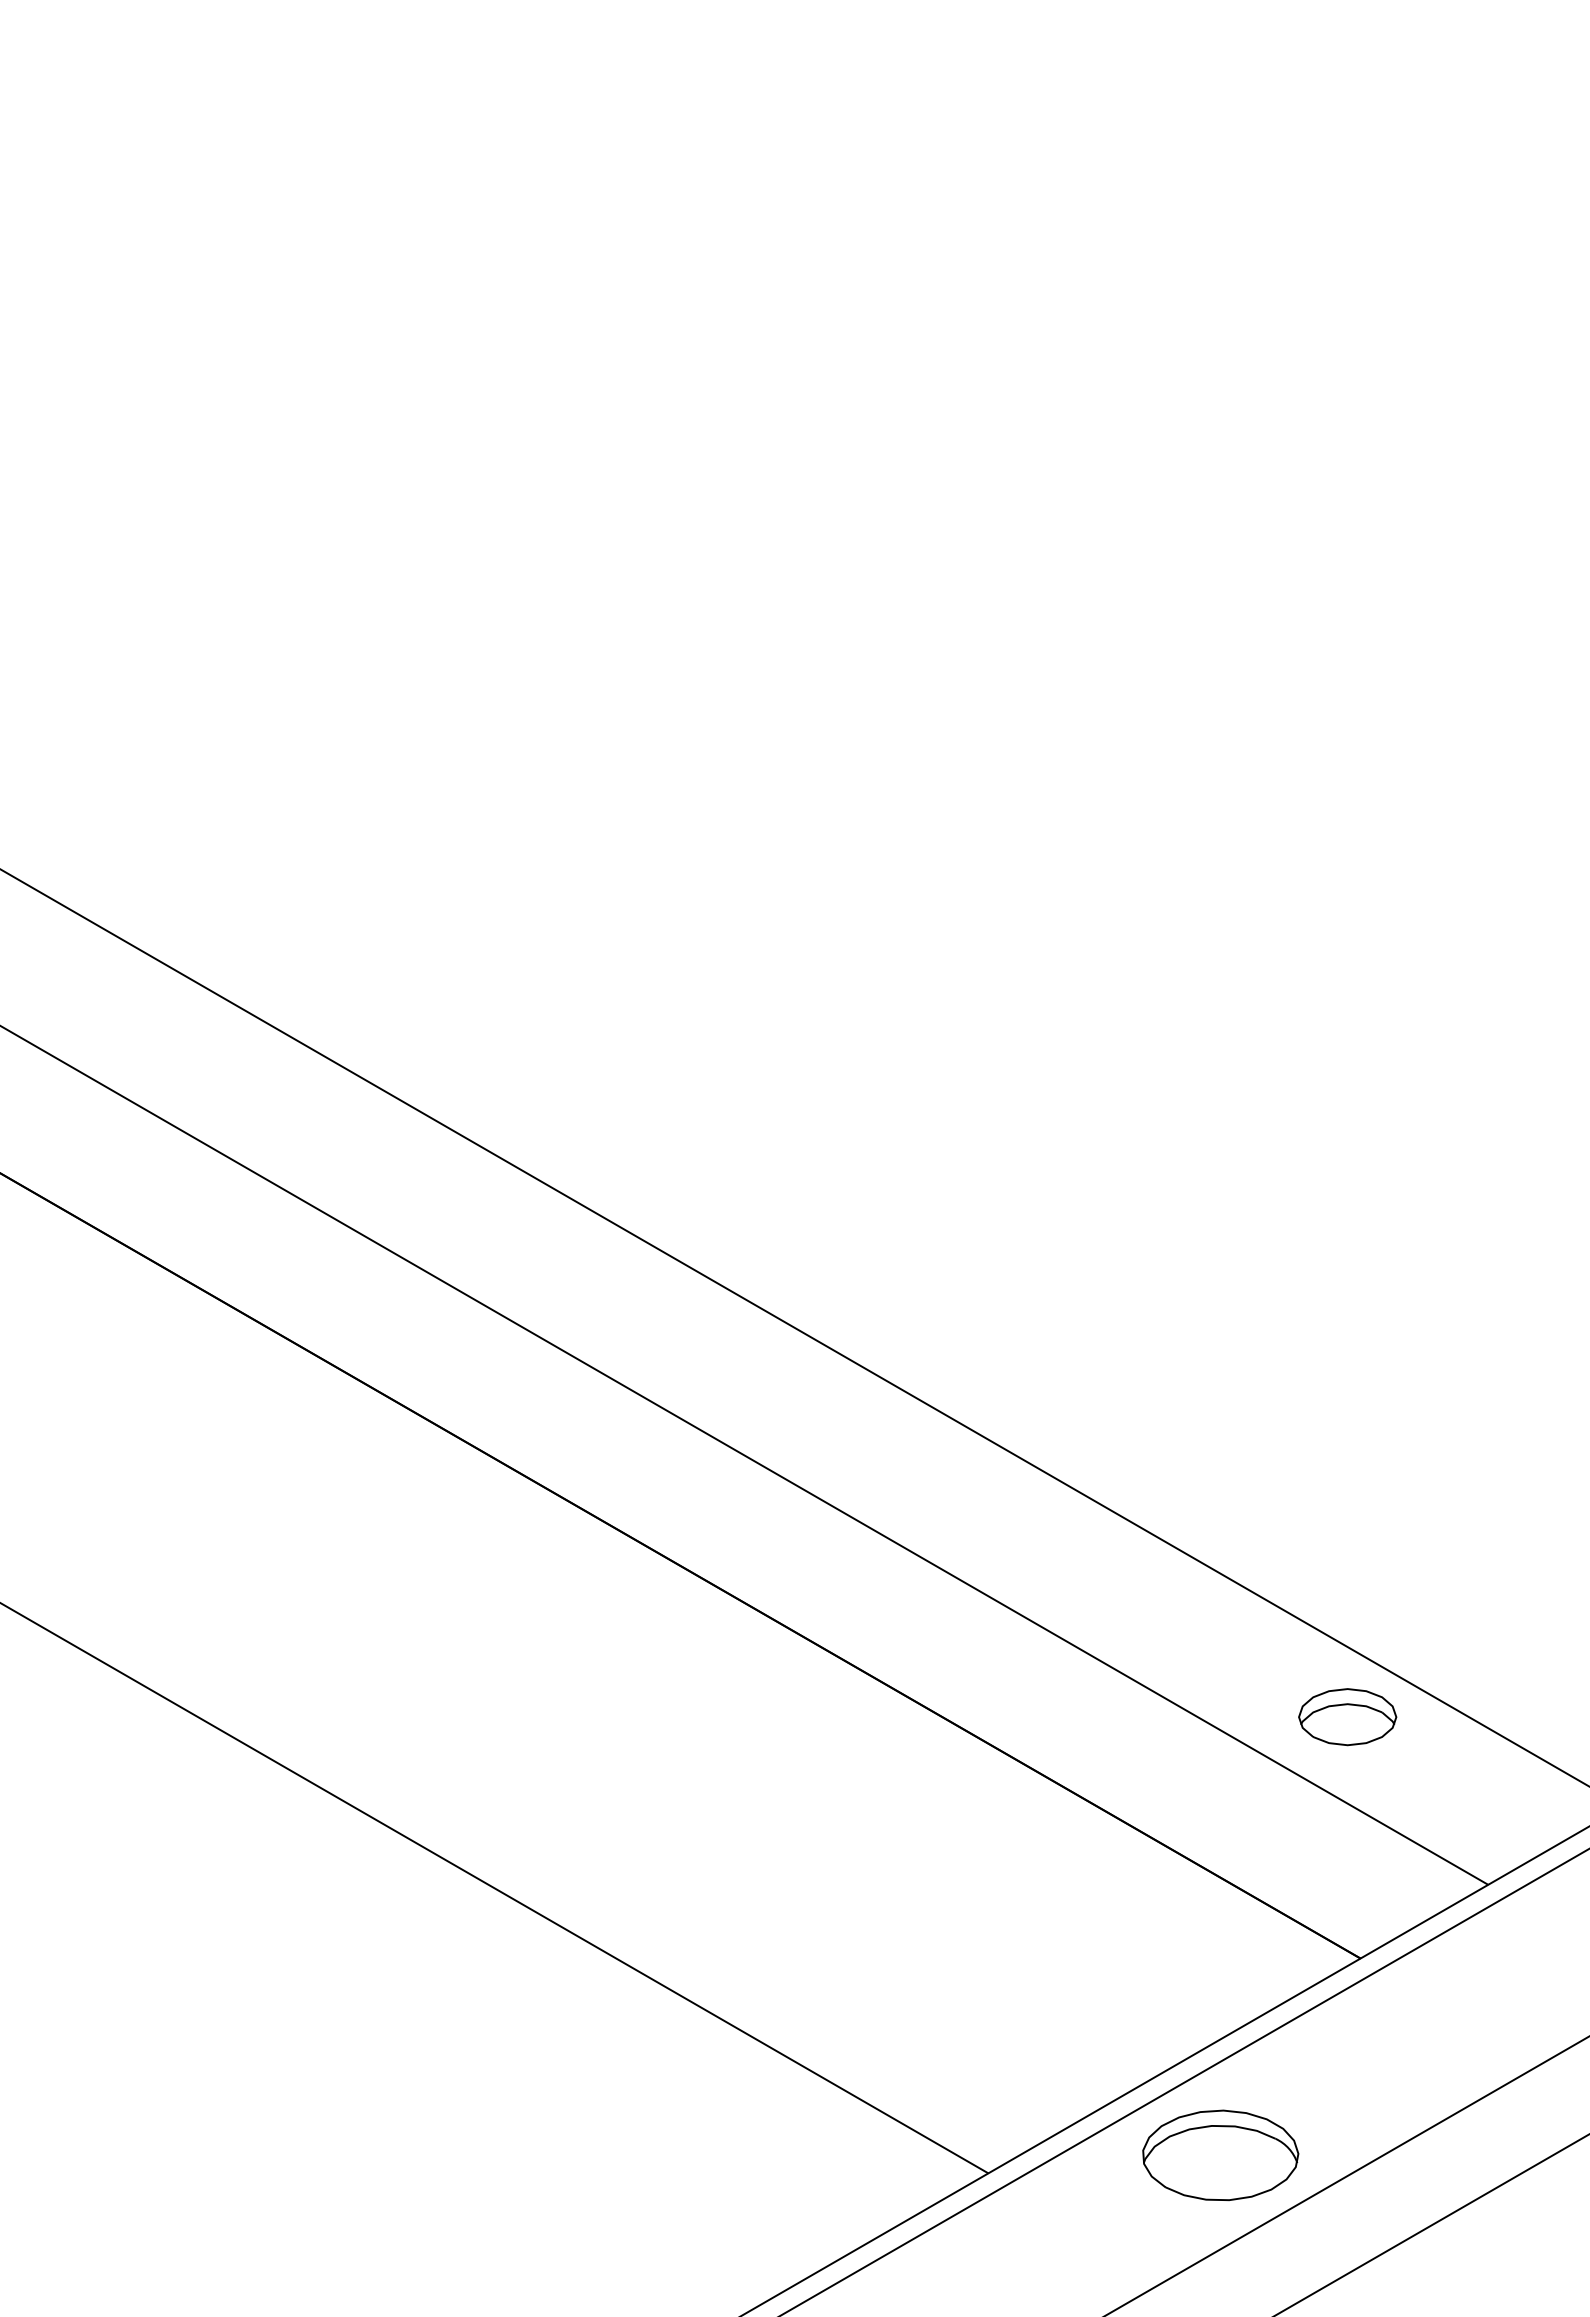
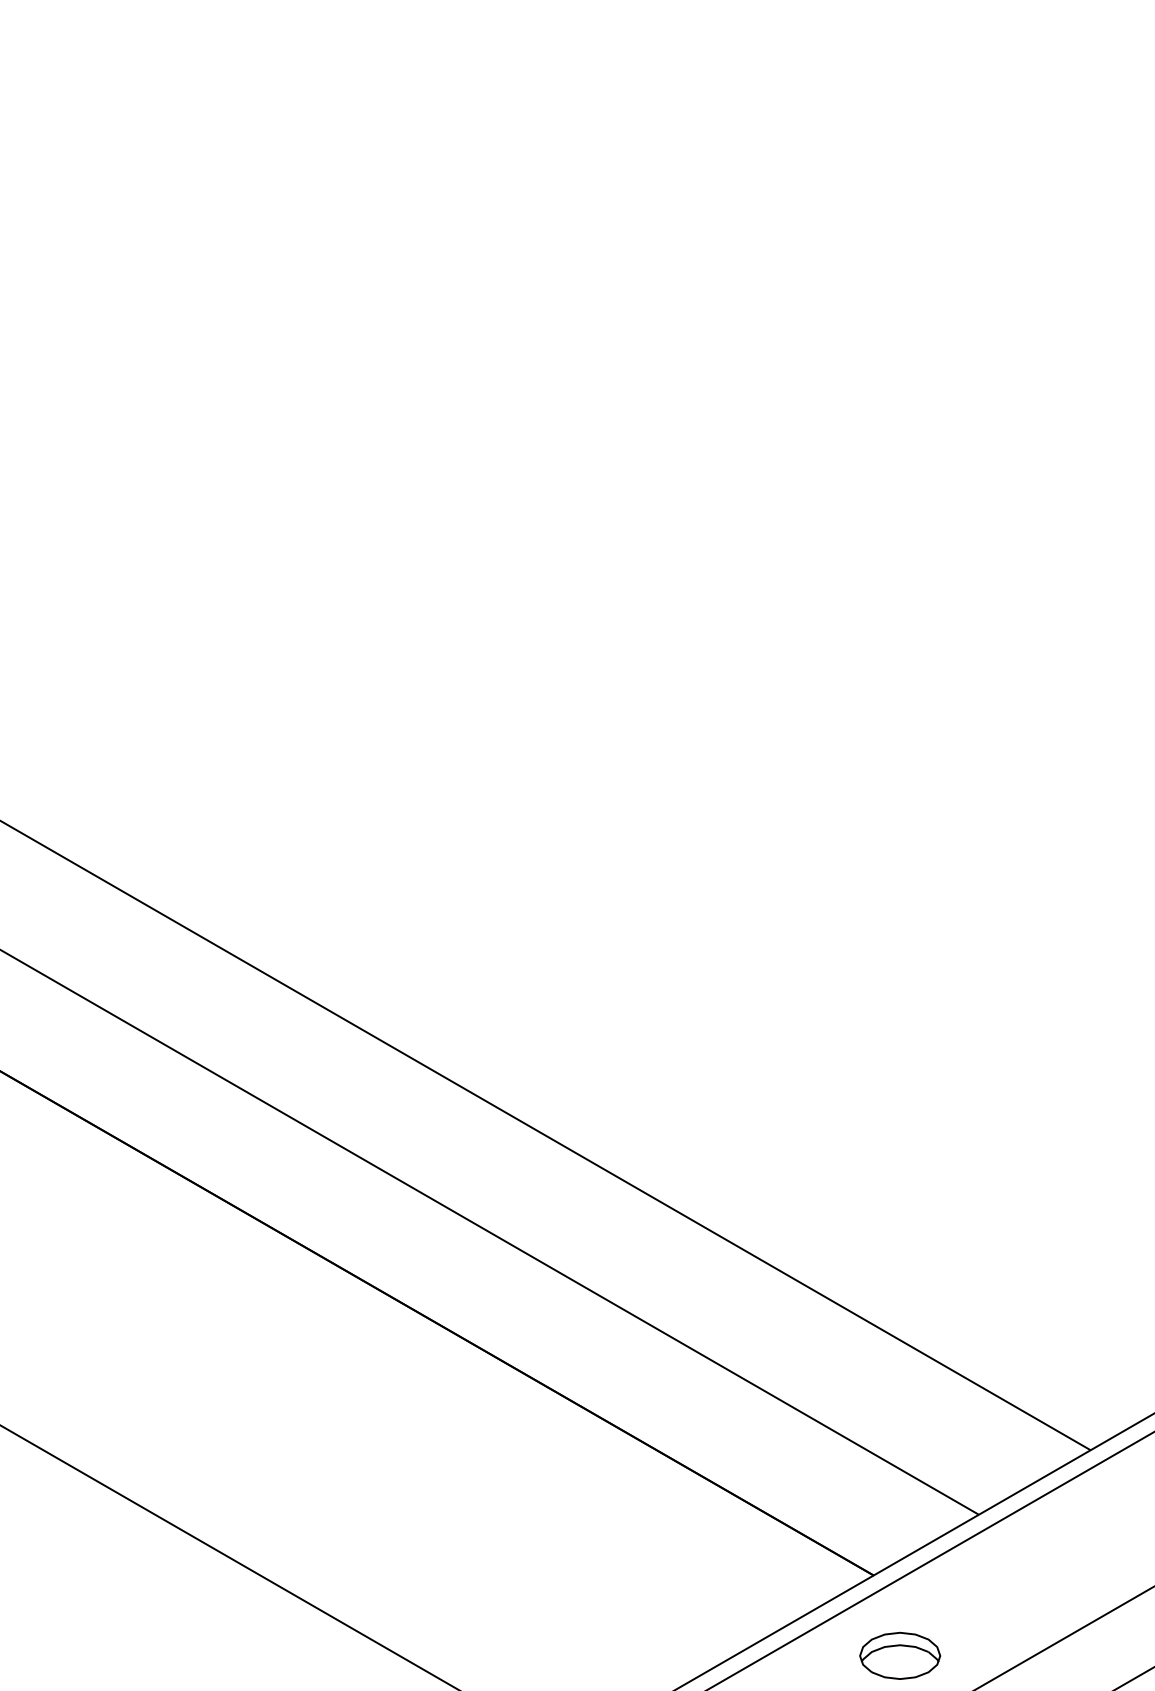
part: (1347, 1717) -> (900, 1656), moved

